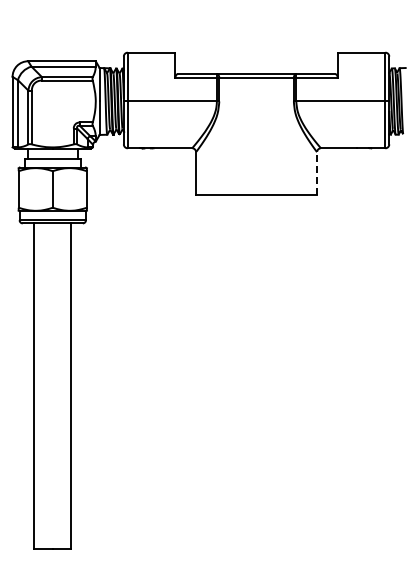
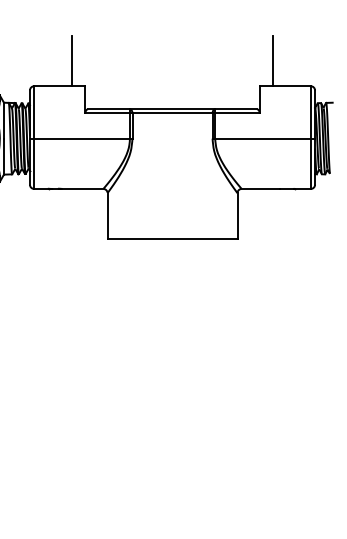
line: (162, 28) -> (71, 60), added
line: (350, 28) -> (273, 60), added
line: (317, 173) -> (237, 216), dashed -> solid

